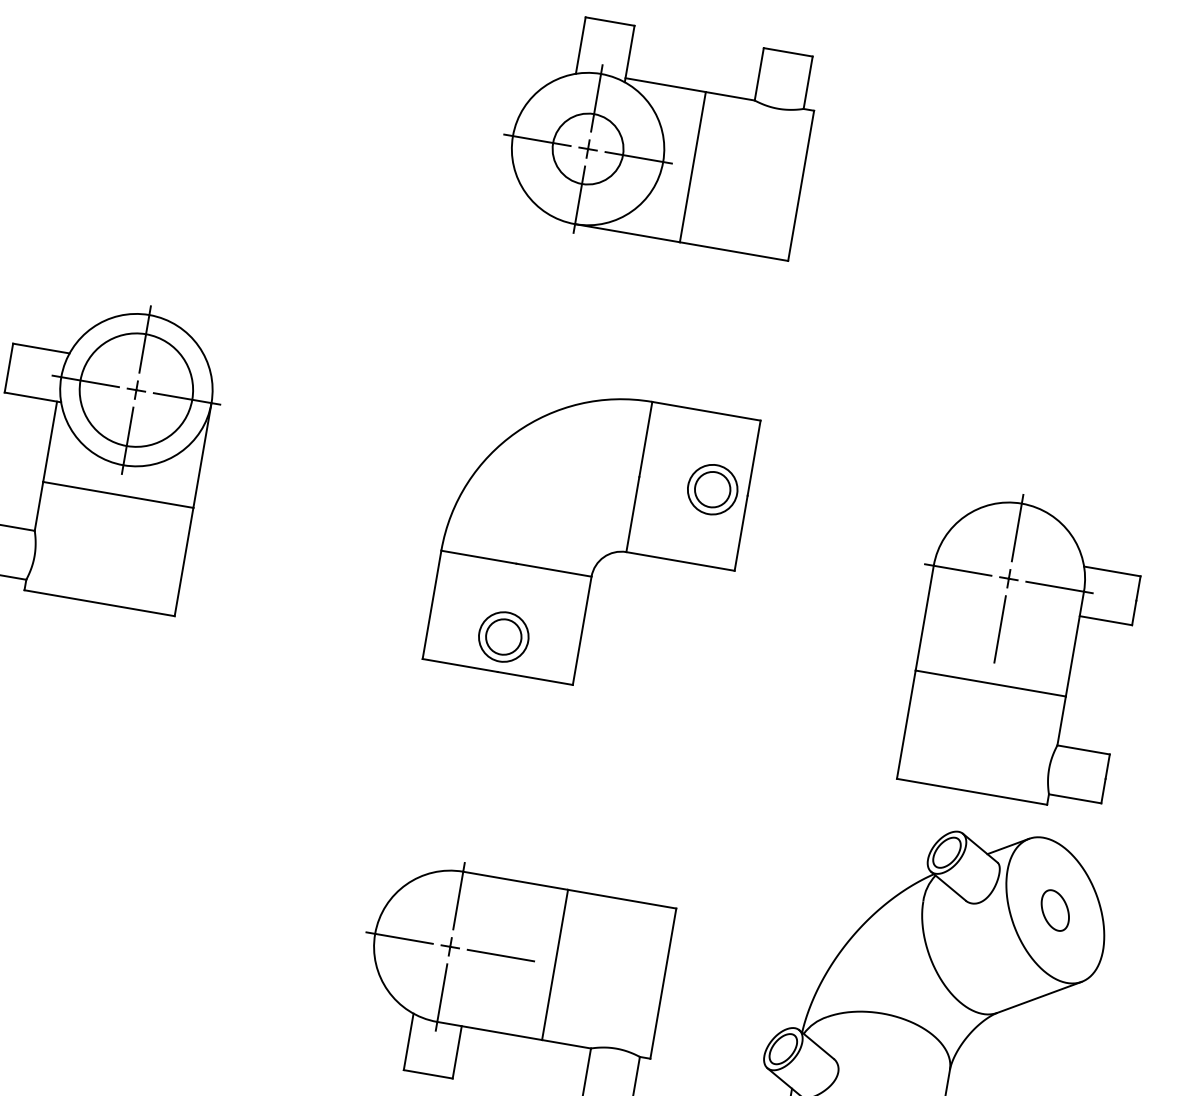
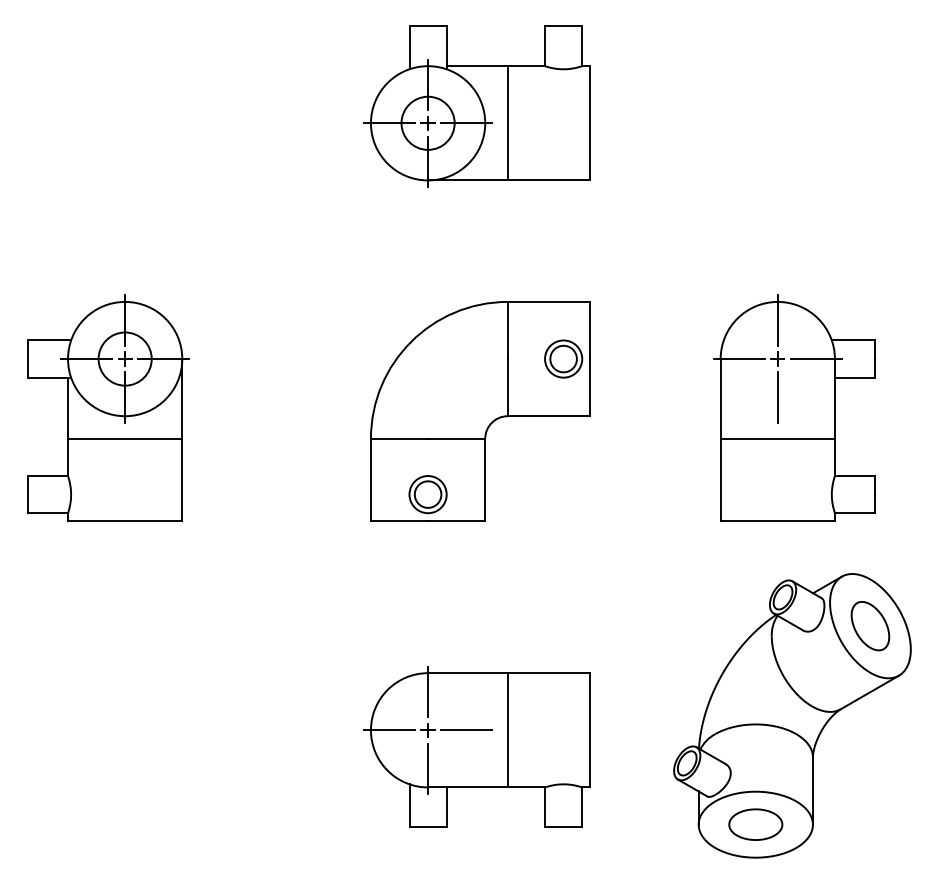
circle: (135, 389) -> (124, 358), size x0.62
part: (1019, 646) -> (794, 407), moved
part: (1055, 910) -> (870, 626), size x1.67

